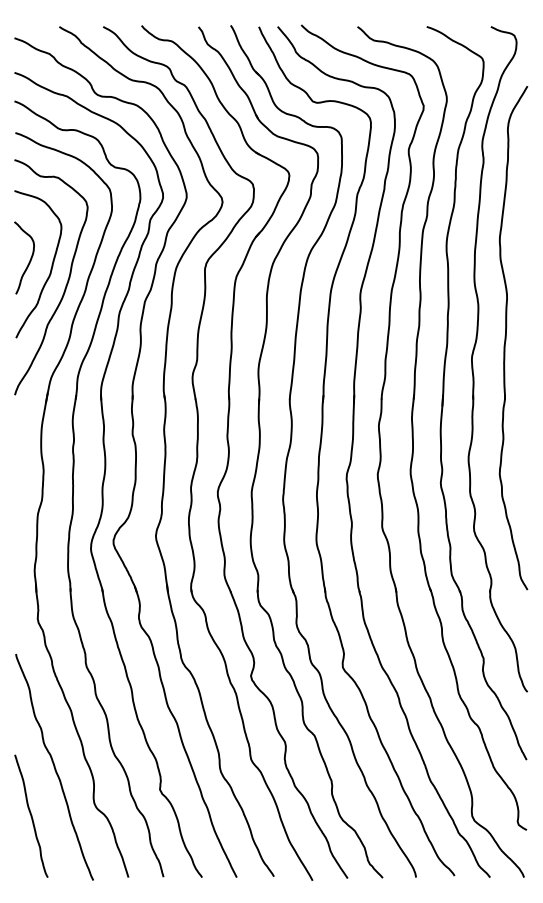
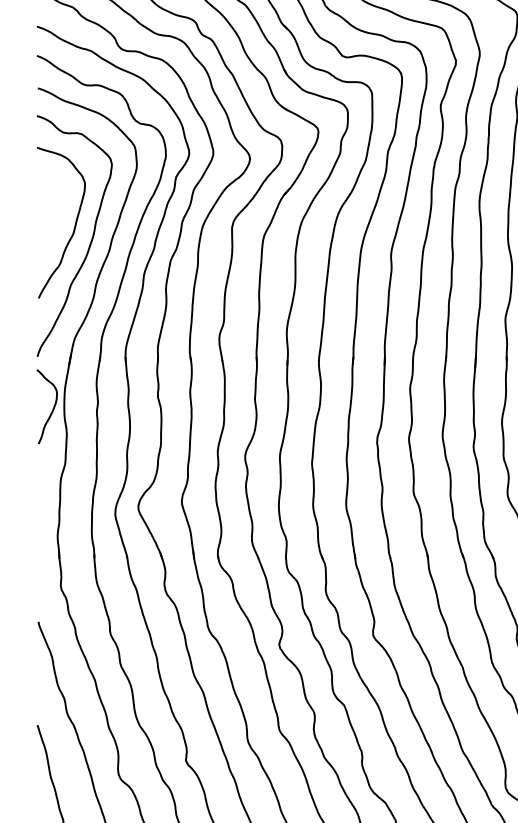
curve: (29, 260) -> (52, 409), moved

